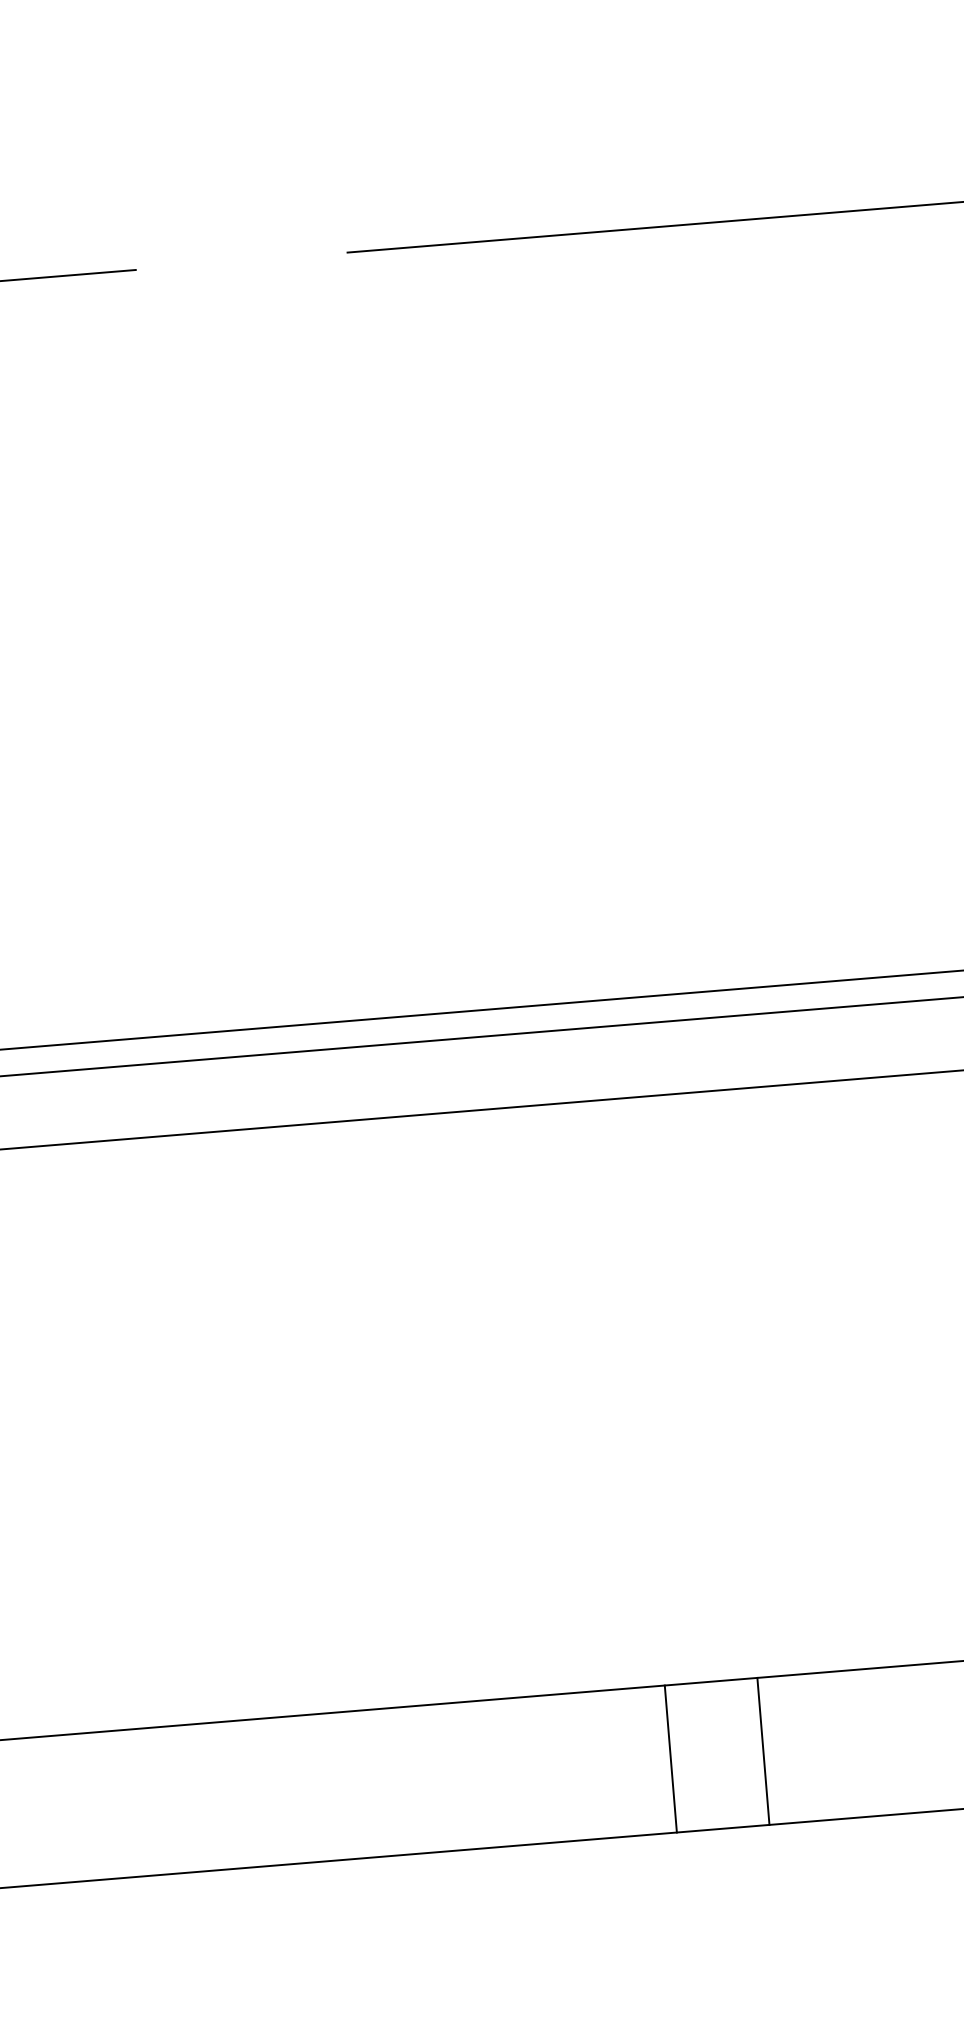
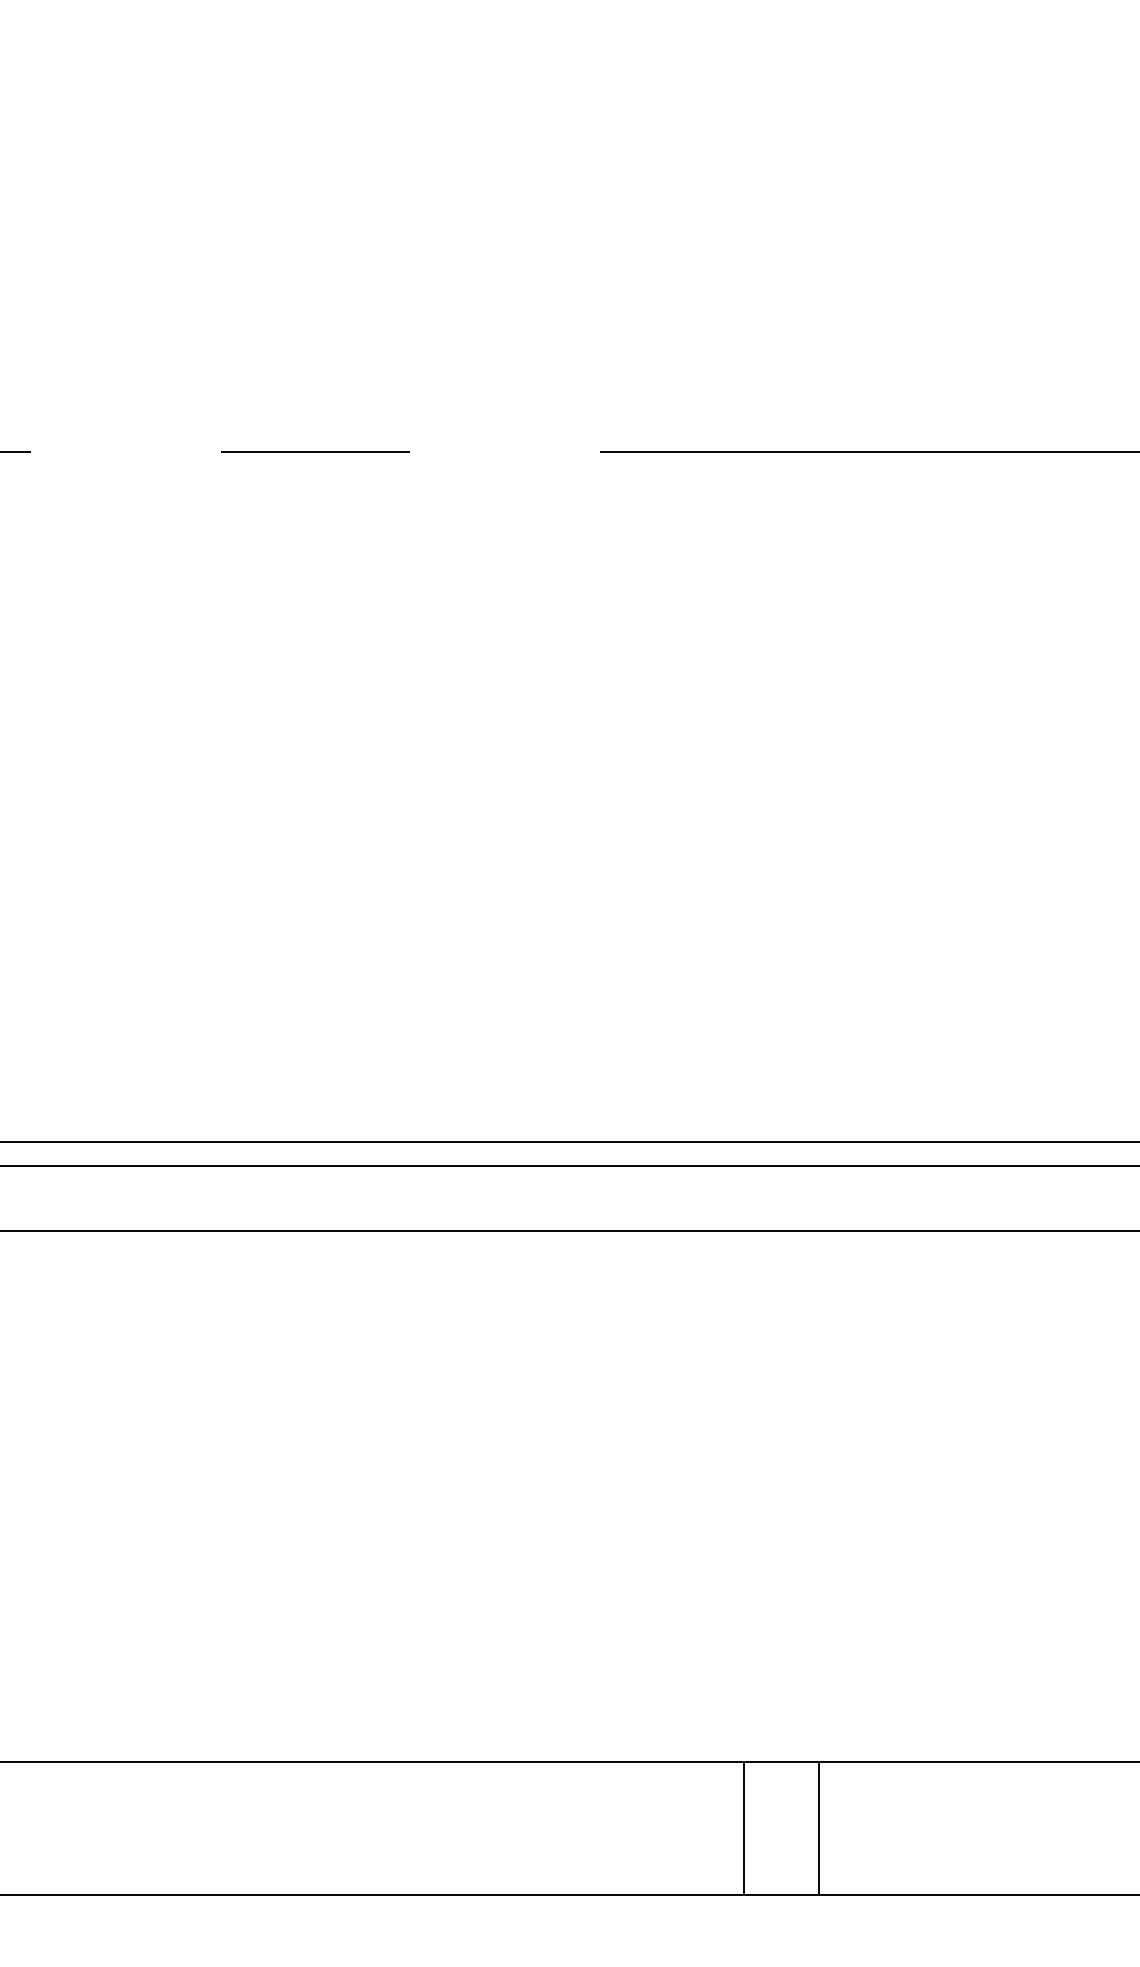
line: (763, 1750) -> (818, 1827), moved
line: (671, 1758) -> (744, 1827), moved

